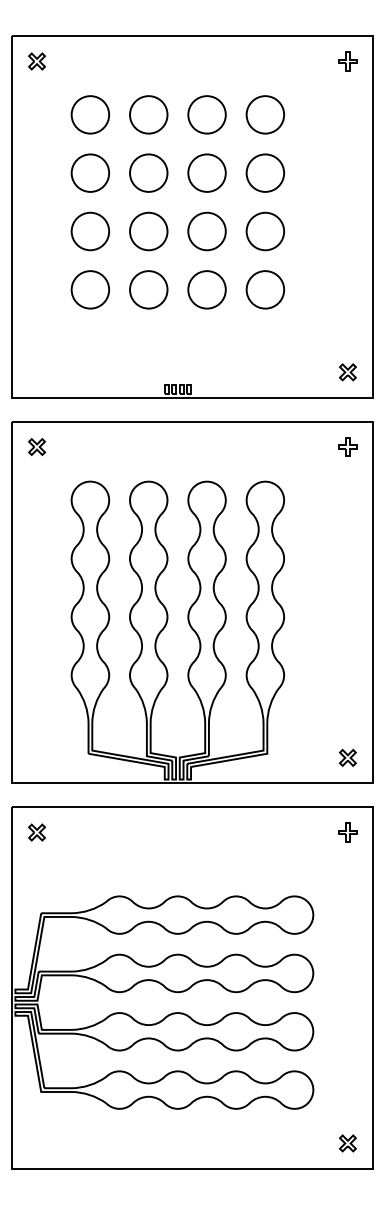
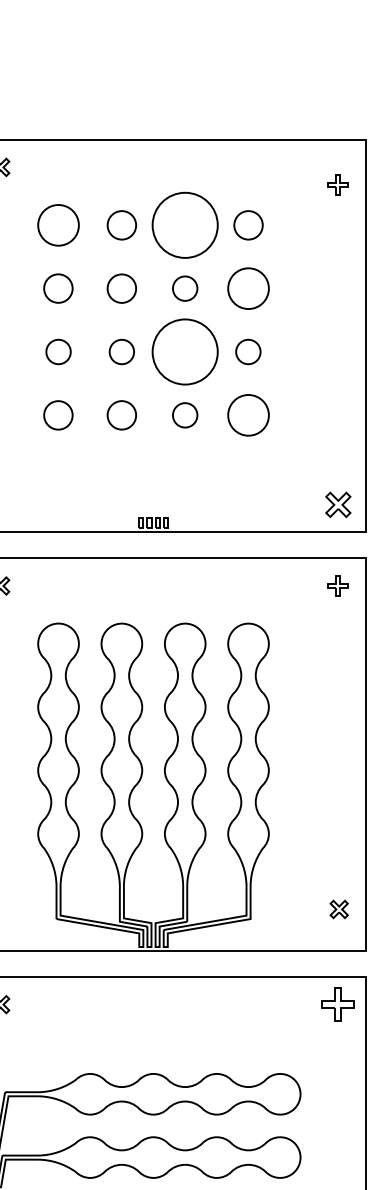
part: (347, 61) -> (337, 184), moved
circle: (148, 114) -> (121, 224), size x0.7
circle: (206, 114) -> (184, 224), size x1.6
circle: (265, 114) -> (248, 224), size x0.7
circle: (89, 172) -> (57, 287), size x0.7
circle: (148, 172) -> (121, 287), size x0.7
circle: (206, 172) -> (184, 287), size x0.6
circle: (90, 231) -> (58, 351), size x0.6
circle: (148, 231) -> (121, 351), size x0.6
circle: (206, 231) -> (184, 351), size x1.6
circle: (264, 231) -> (247, 351), size x0.6
circle: (89, 289) -> (57, 414), size x0.7
circle: (148, 289) -> (121, 414), size x0.7
circle: (206, 289) -> (184, 414), size x0.6
part: (347, 372) -> (337, 505), size x1.4
part: (347, 757) -> (338, 909), moved
part: (347, 832) -> (337, 1004), size x1.6

